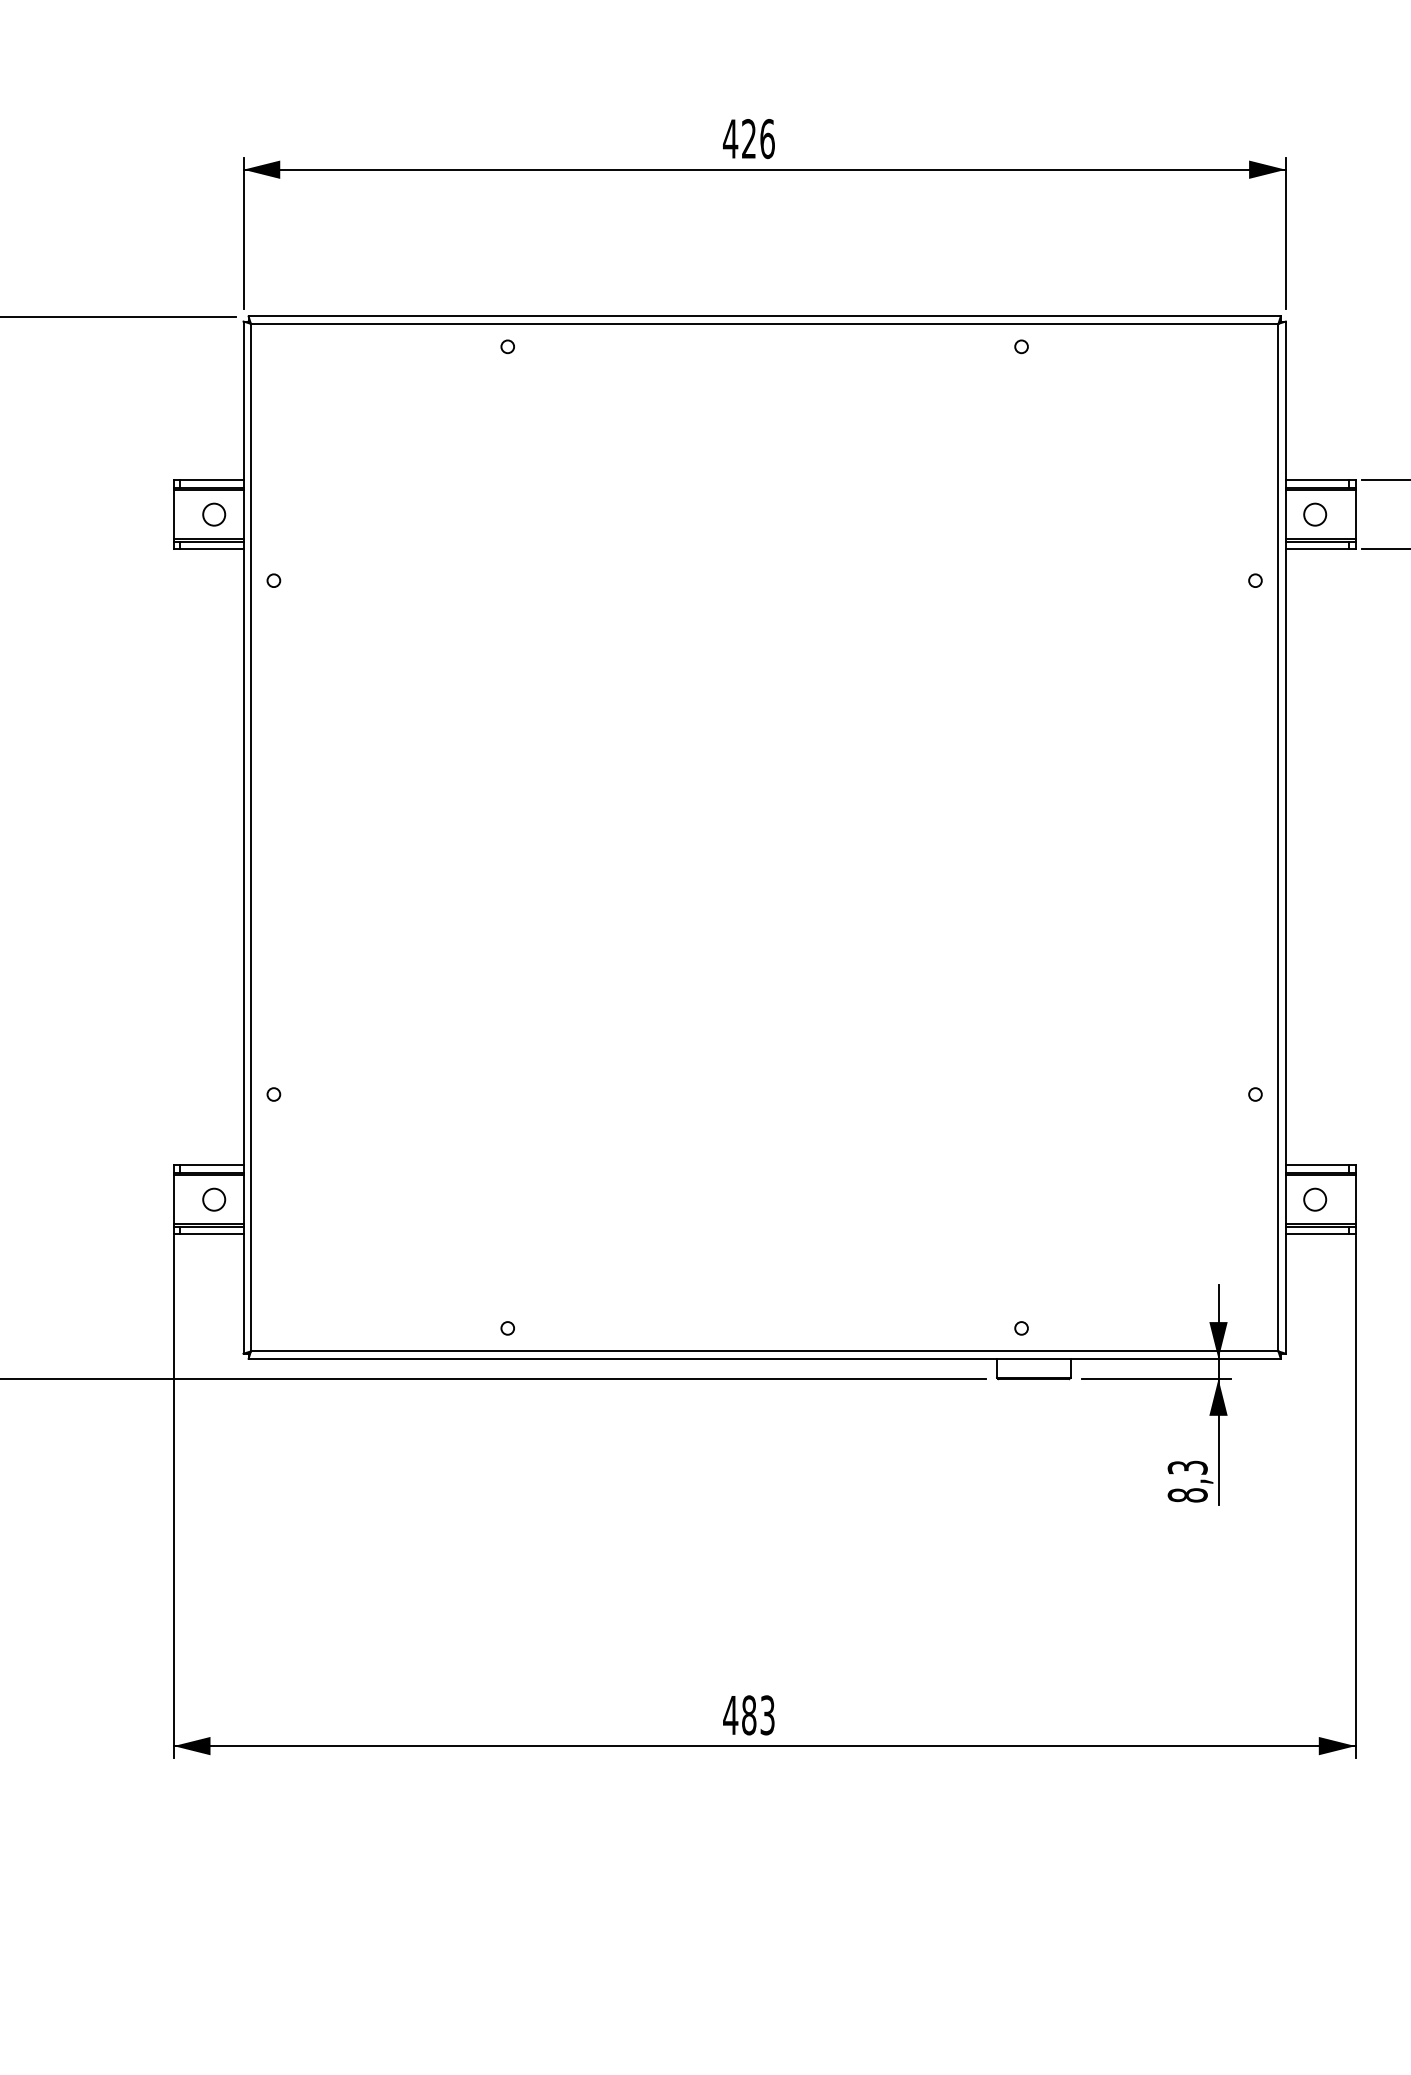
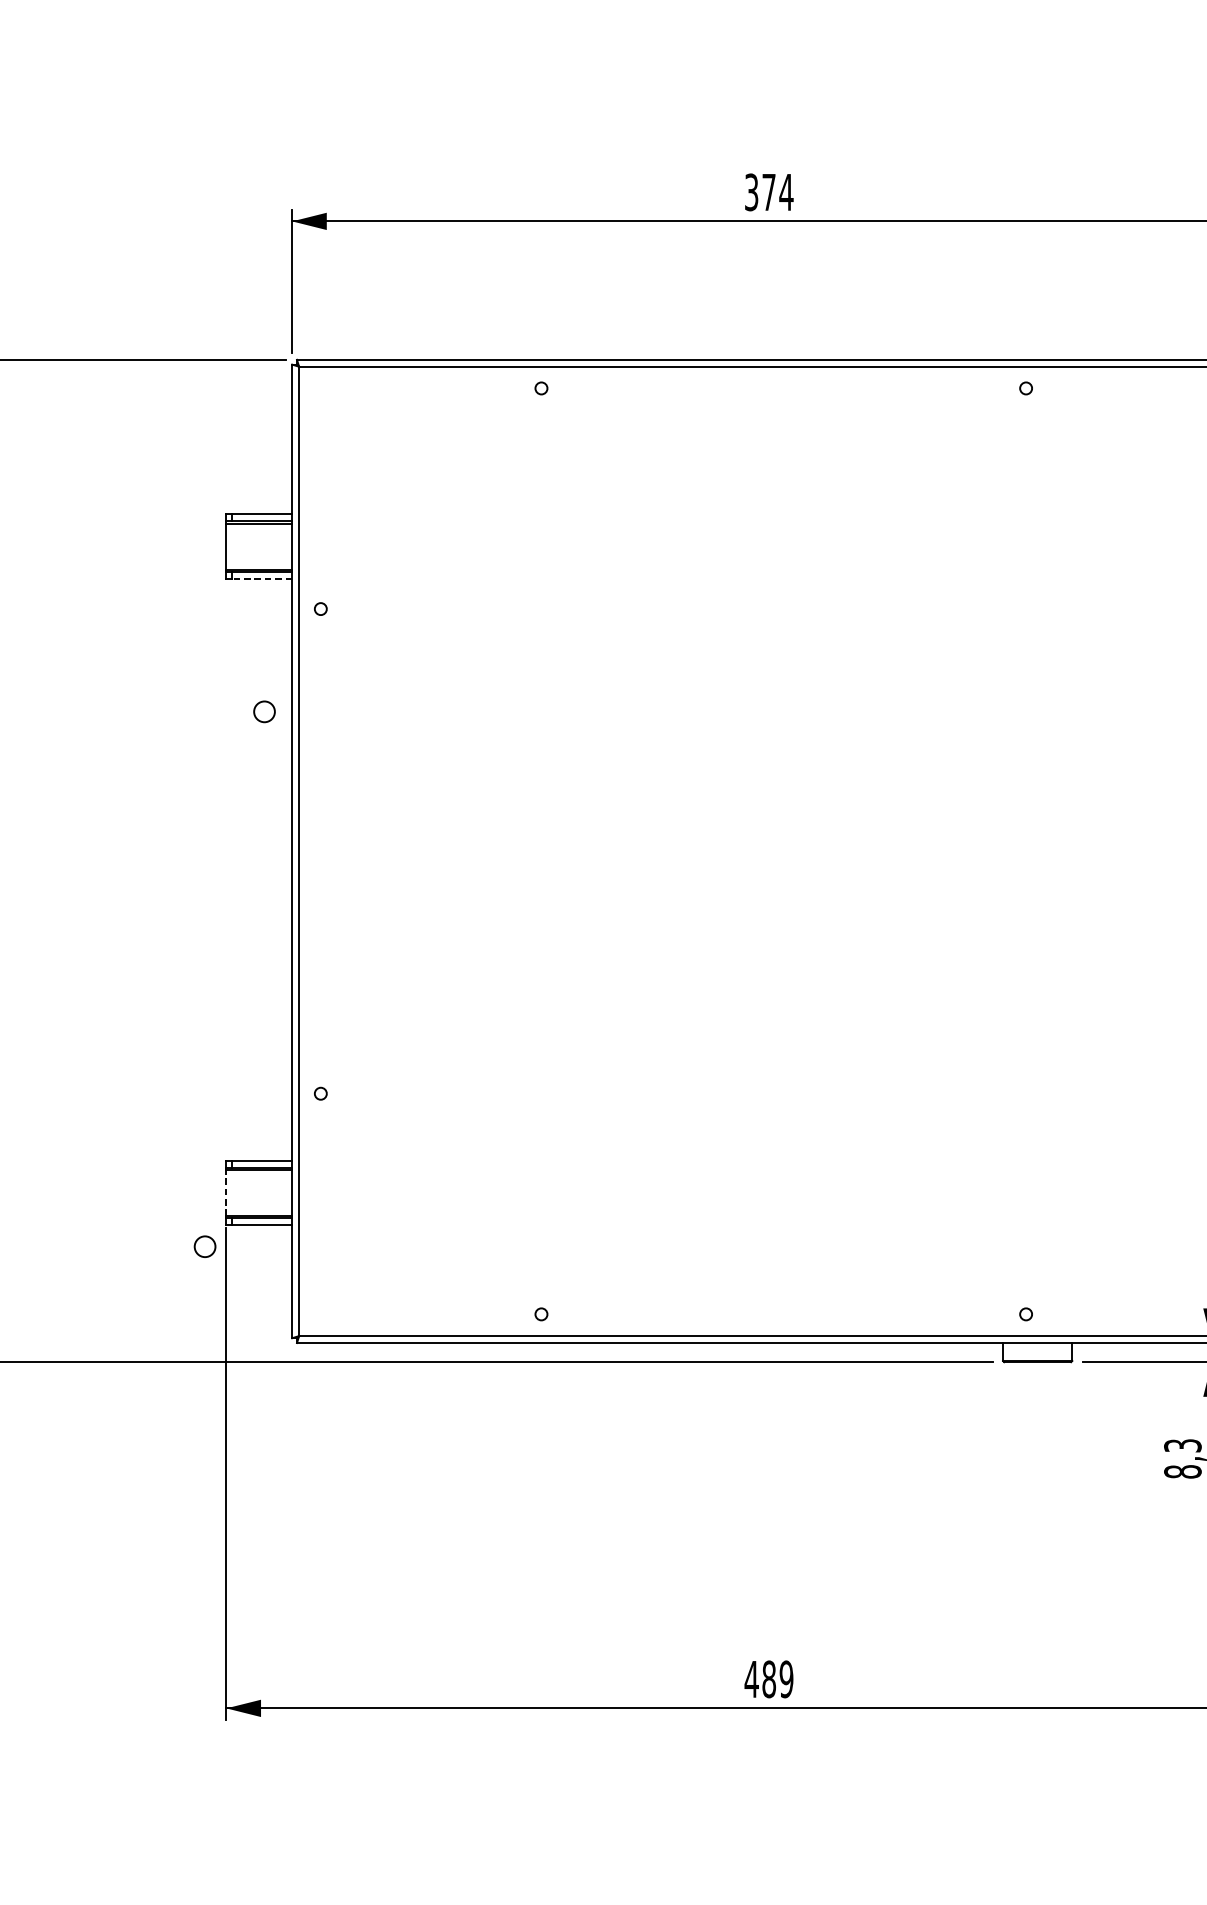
text: (748, 139) -> (768, 192), 426 -> 374
circle: (214, 514) -> (264, 711), moved
line: (211, 548) -> (261, 578), solid -> dashed
line: (173, 1199) -> (226, 1192), solid -> dashed
circle: (214, 1199) -> (205, 1246), moved
text: (767, 1715) -> (786, 1679), 483 -> 489

